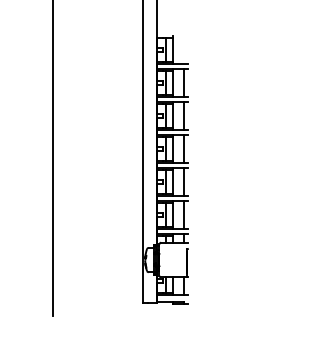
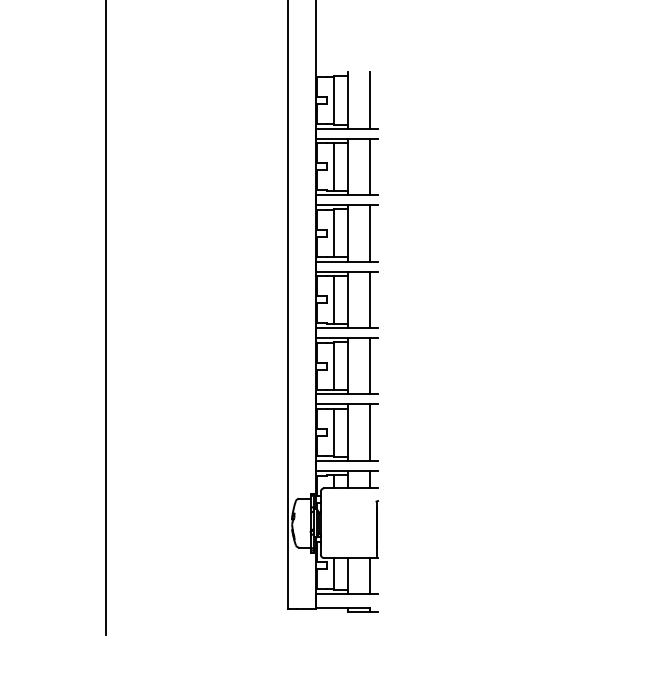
line: (183, 49) -> (369, 99), added

